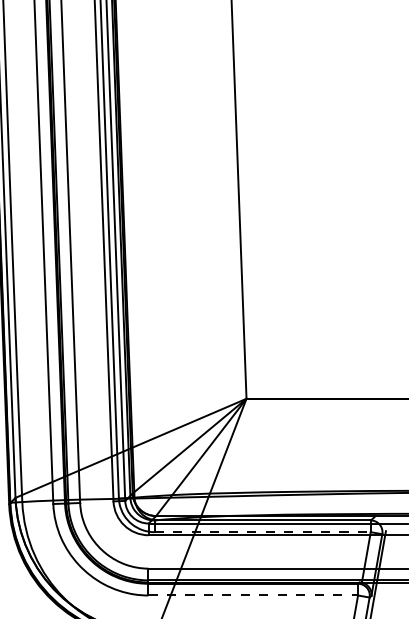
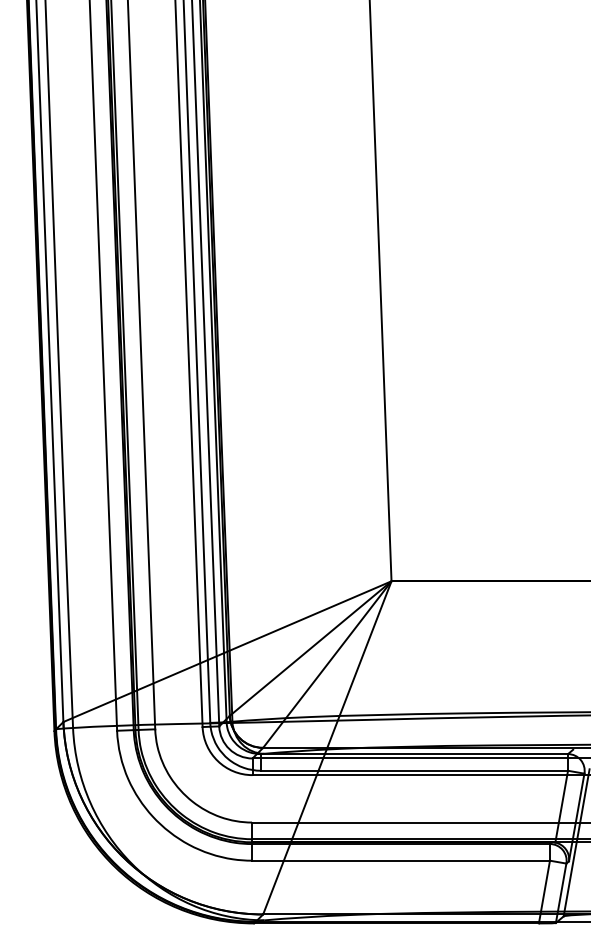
line: (263, 531) -> (415, 770), dashed -> solid
line: (253, 595) -> (401, 860), dashed -> solid

